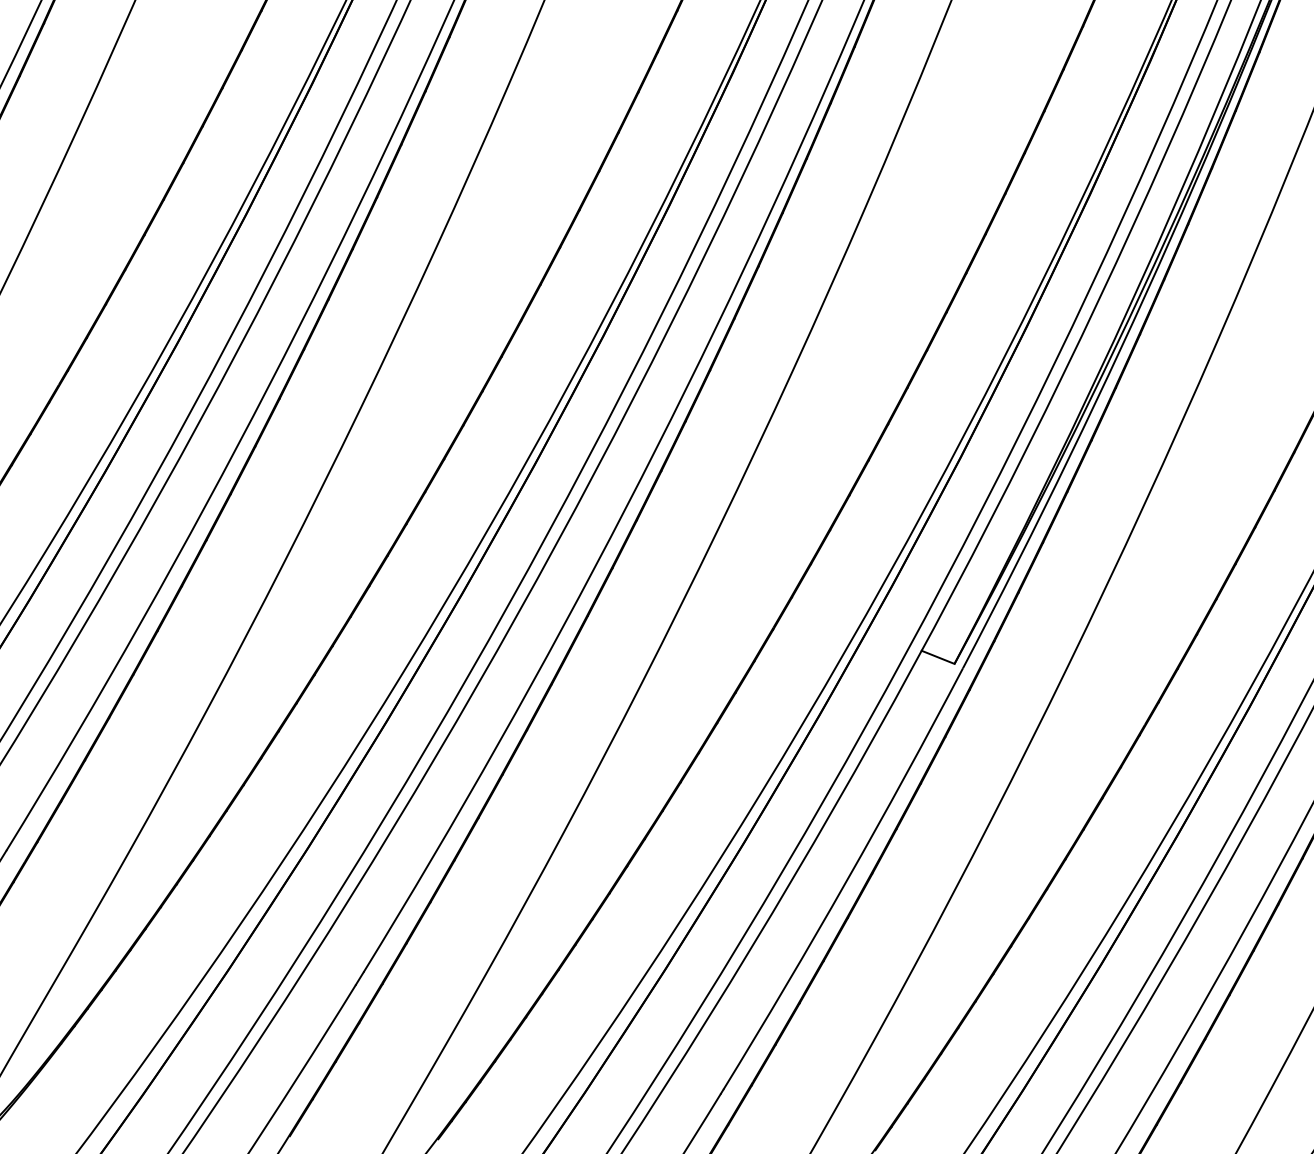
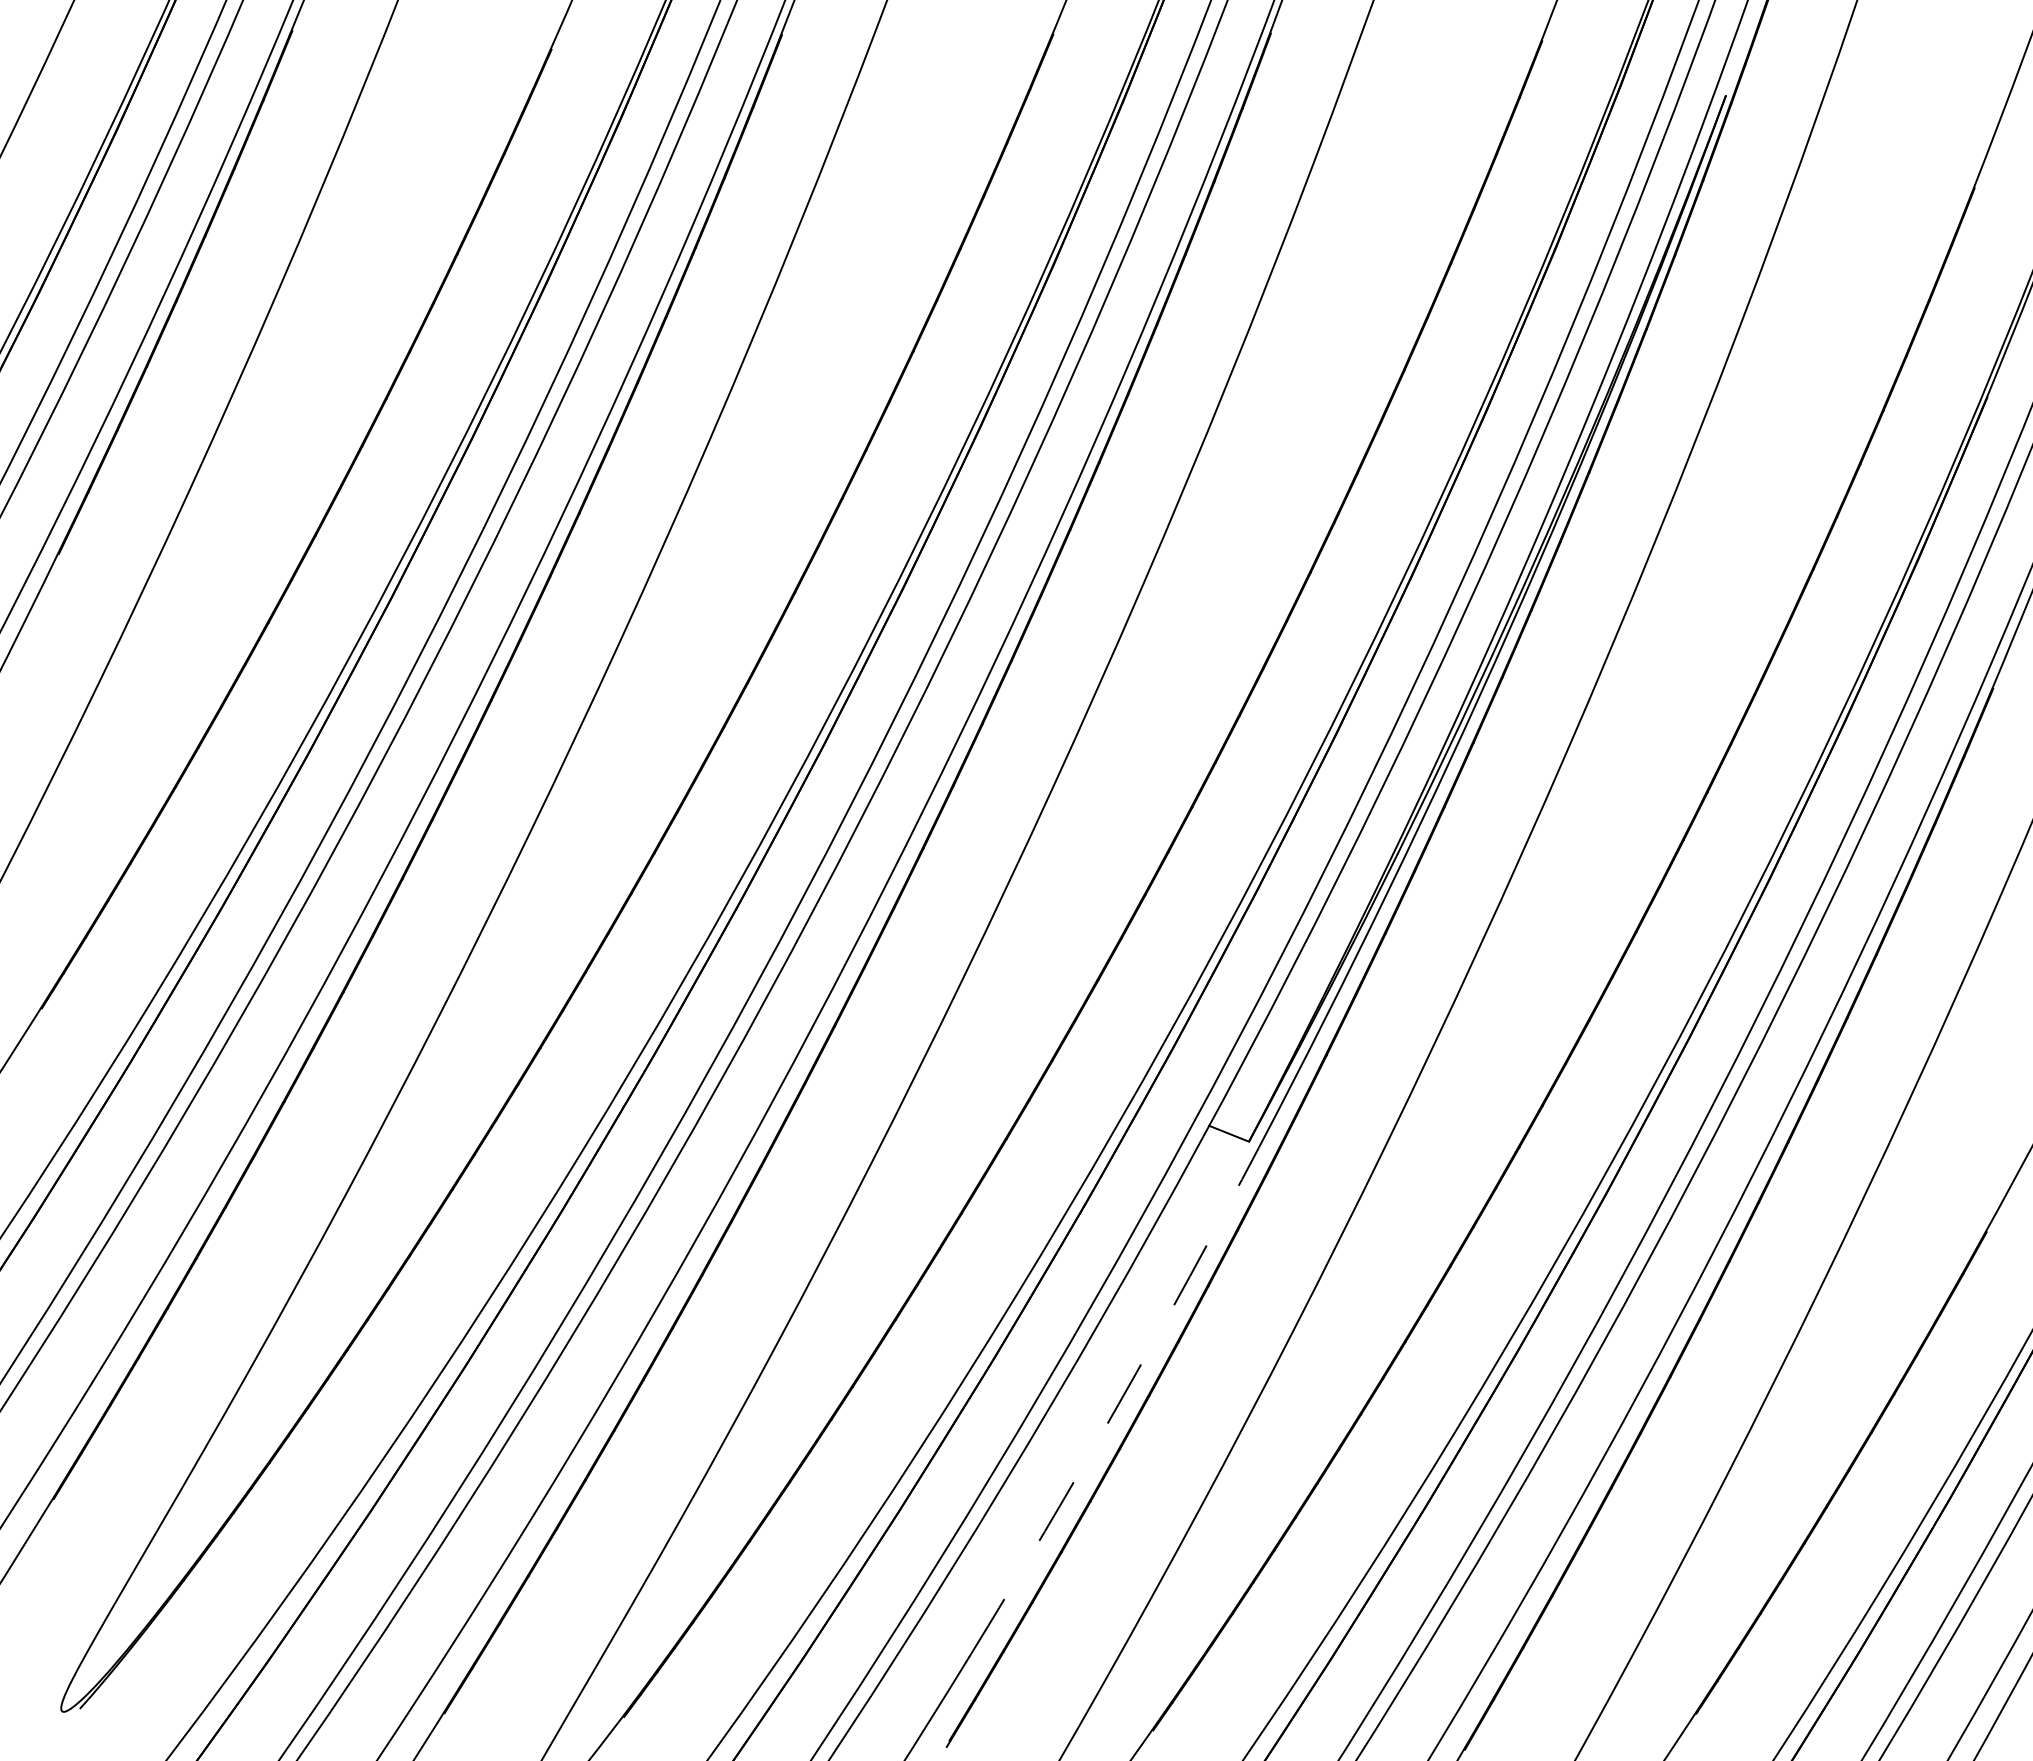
arc: (846, 881) -> (1118, 1404), solid -> dashed

